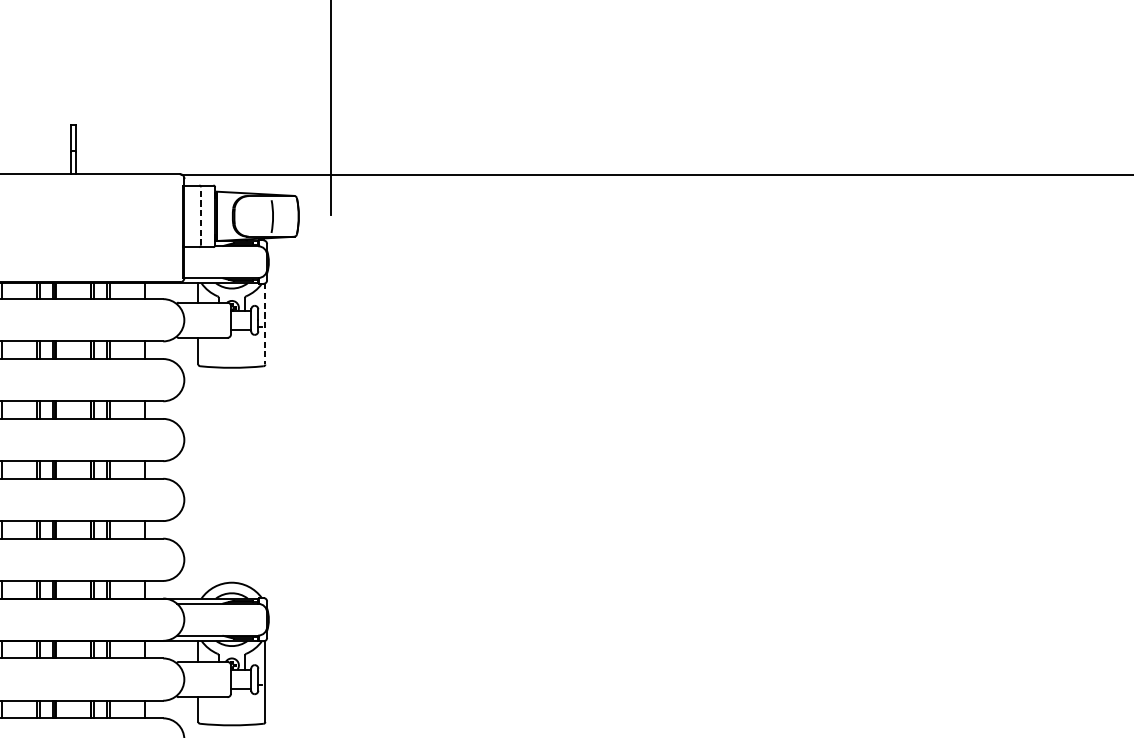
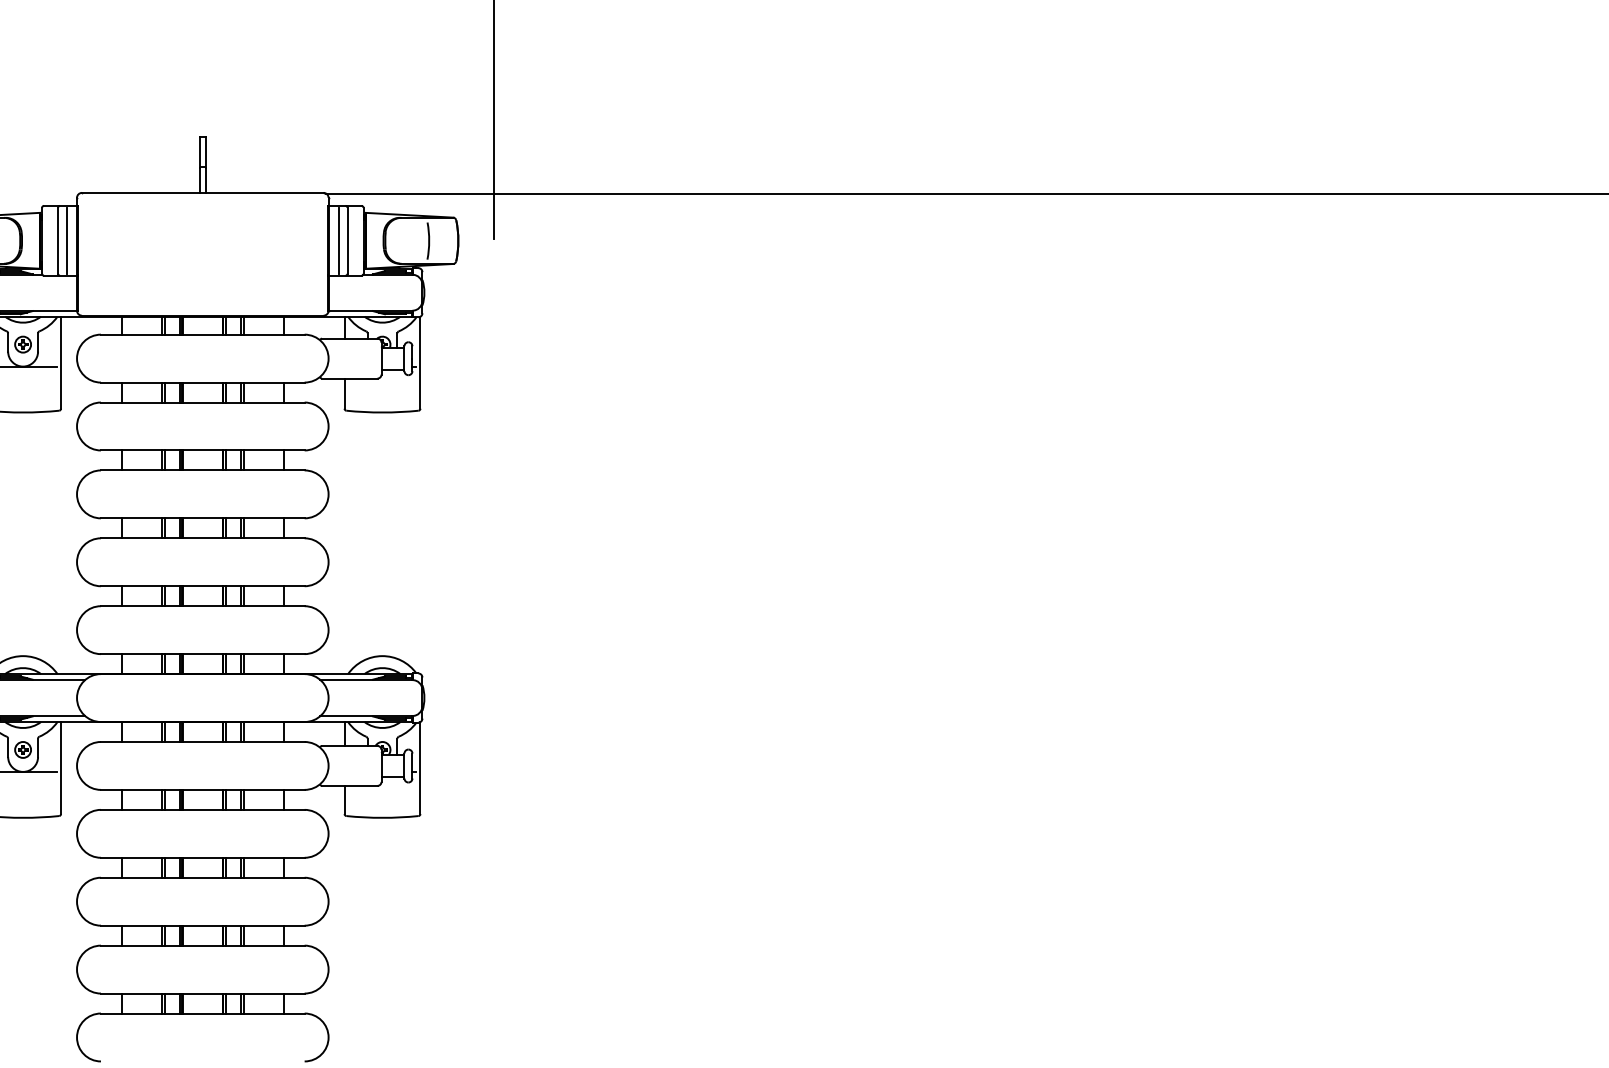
line: (193, 216) -> (338, 240), added
line: (201, 216) -> (347, 240), dashed -> solid
line: (265, 324) -> (420, 363), dashed -> solid

